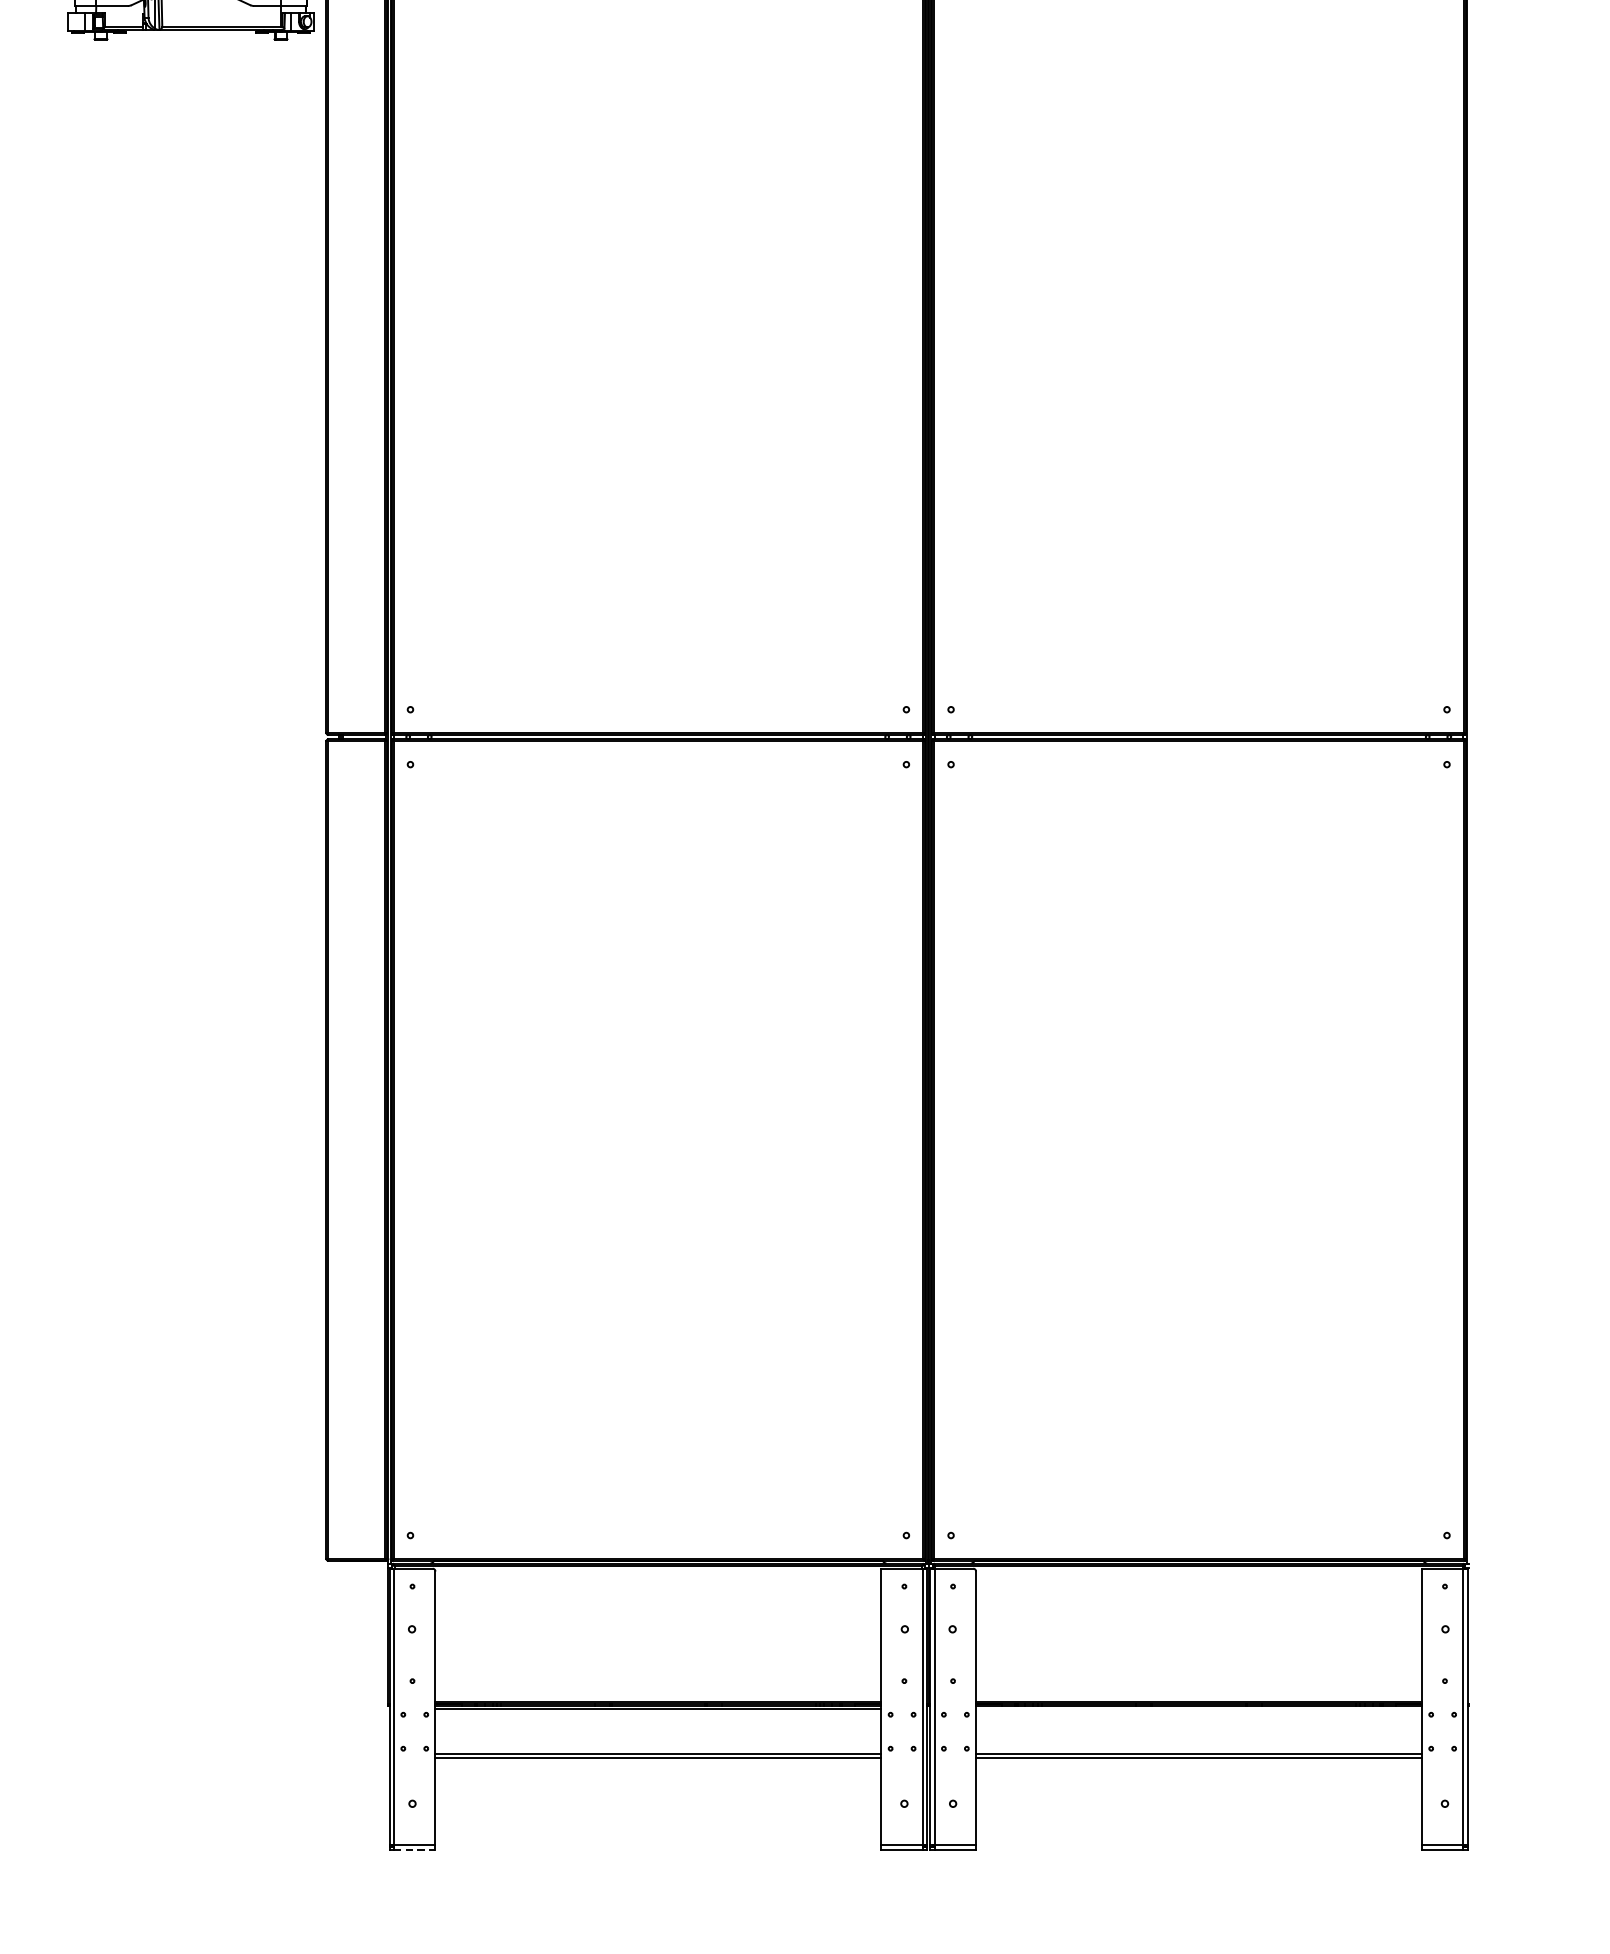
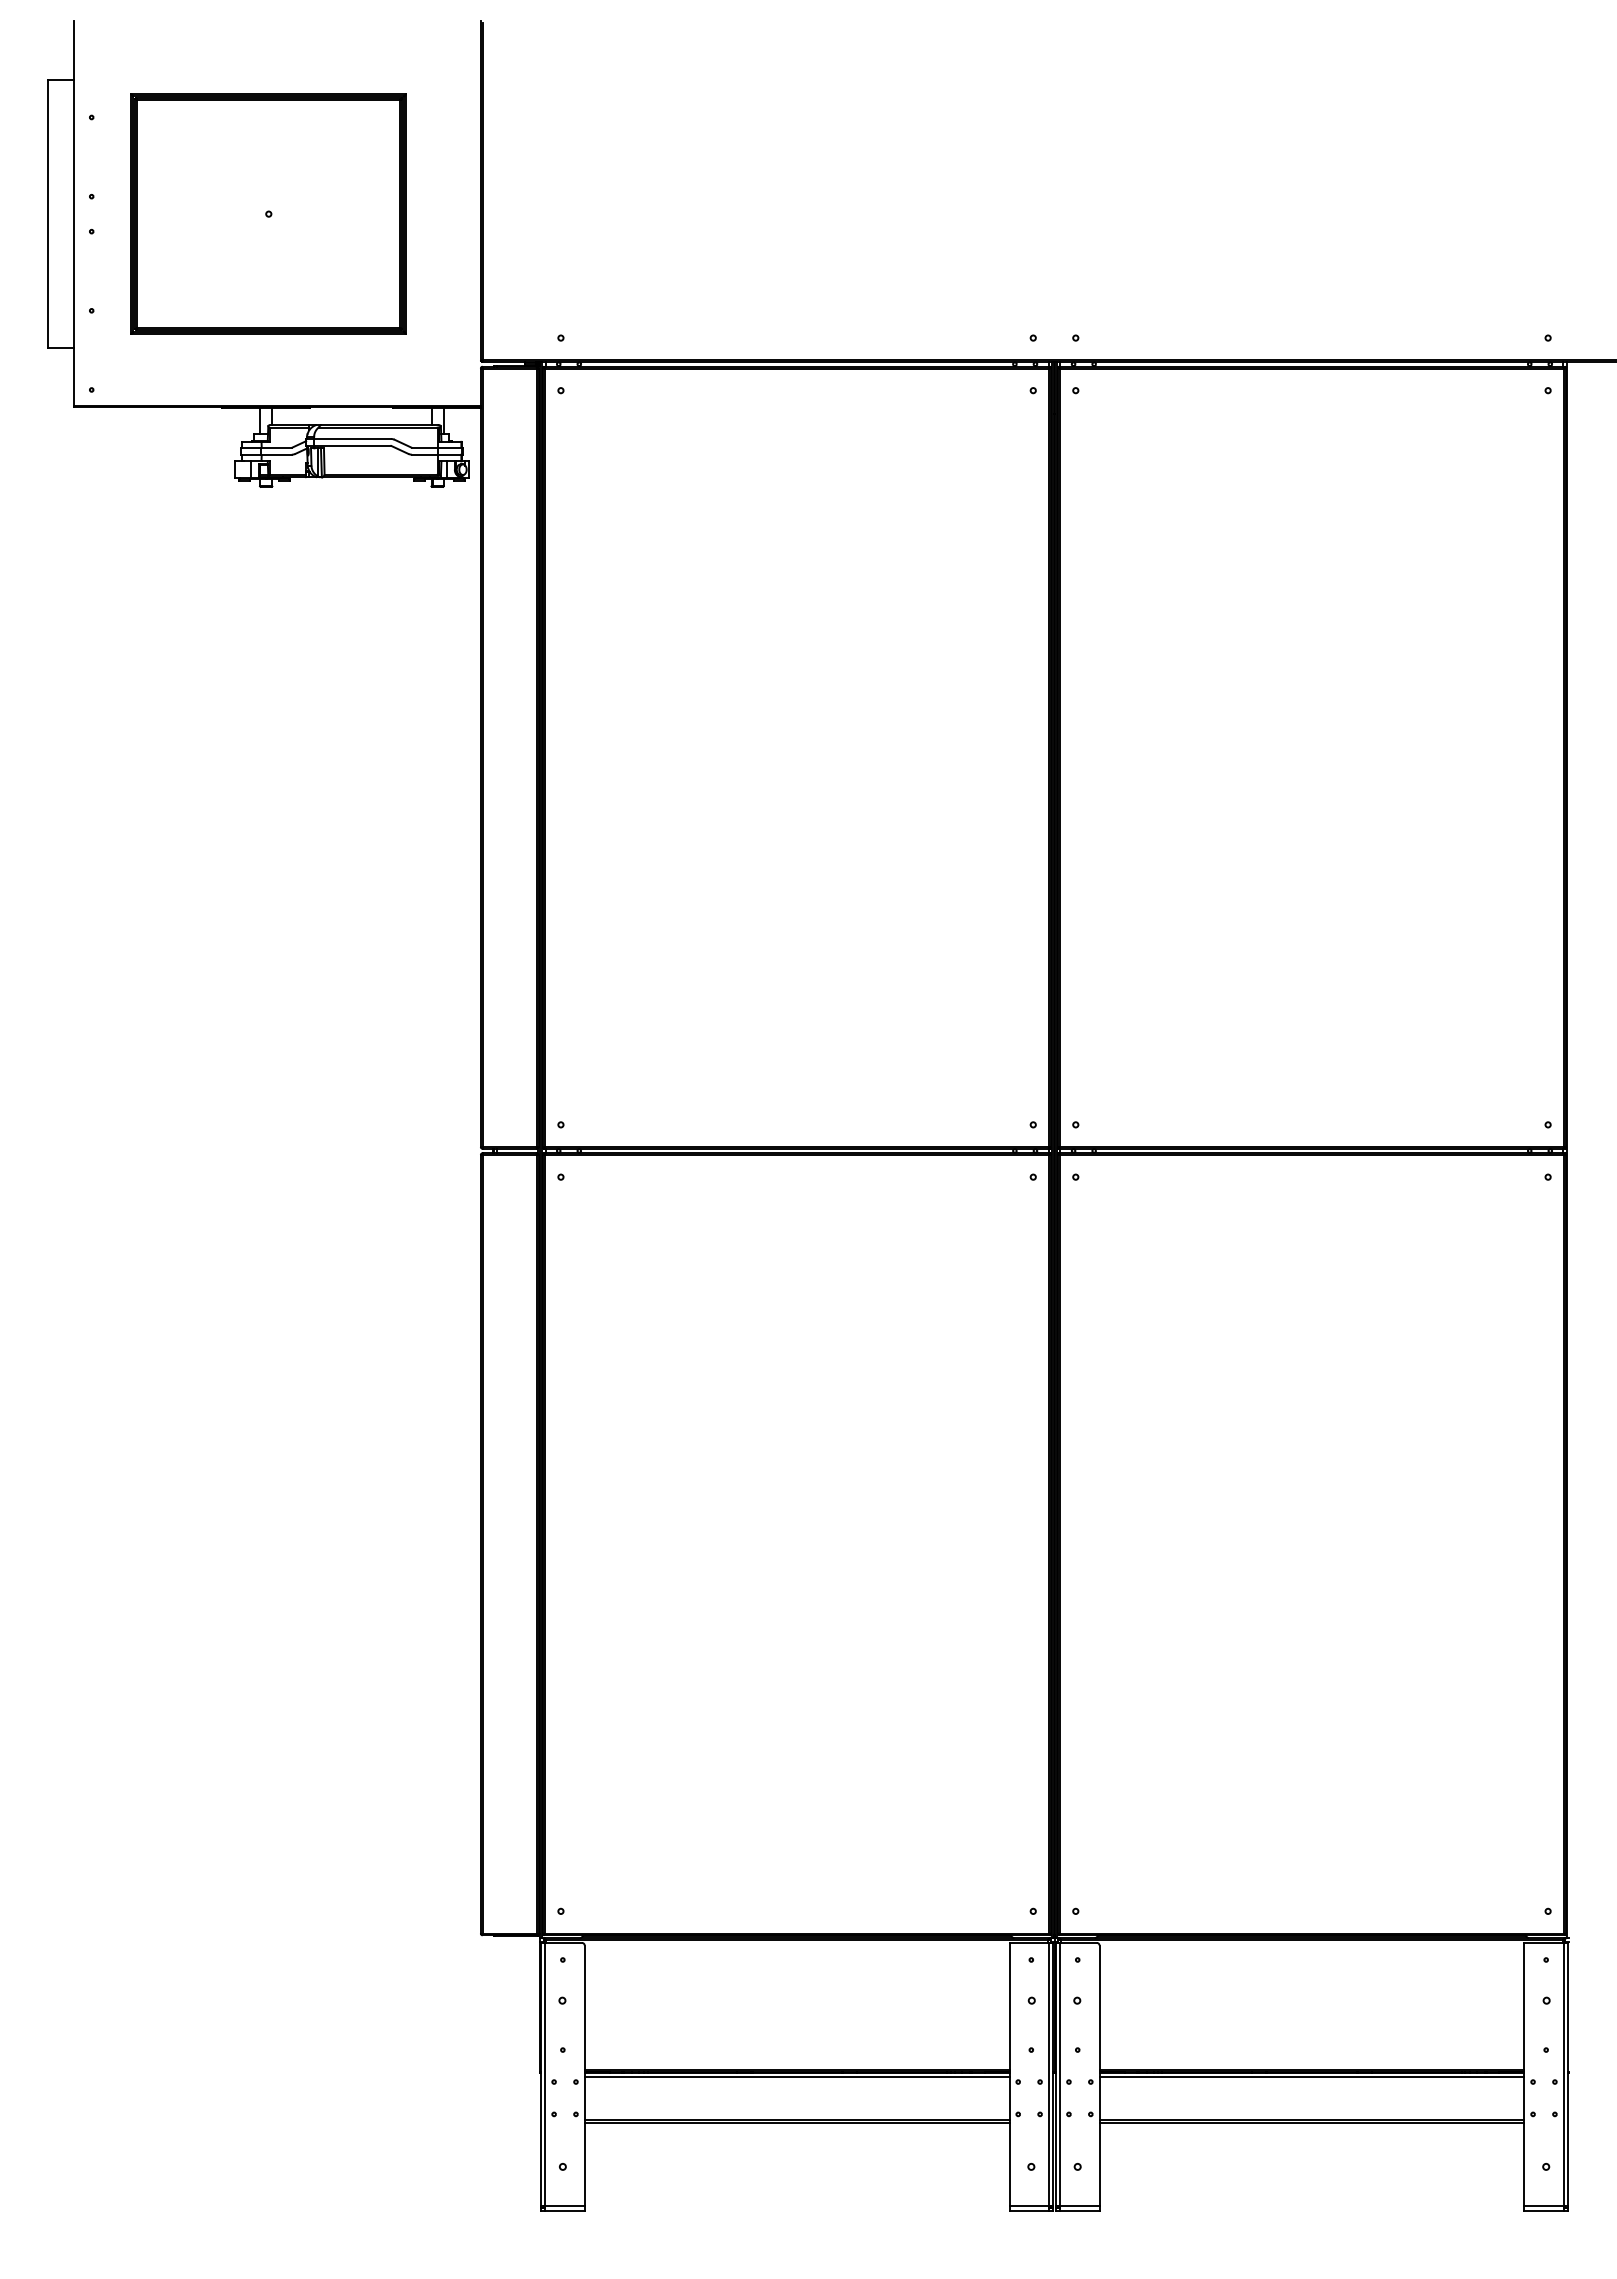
line: (1198, 1708) -> (1311, 2076), added
line: (415, 1849) -> (565, 2210), dashed -> solid

